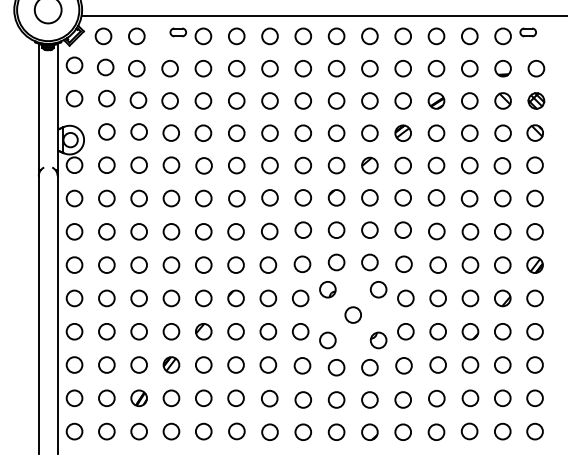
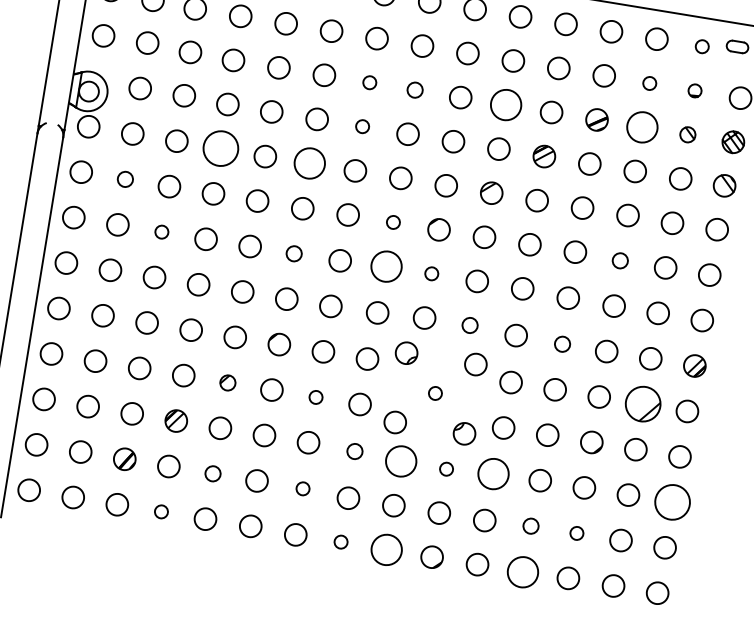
circle: (502, 36) -> (701, 46), size x0.6
circle: (469, 68) -> (649, 82), size x0.6
part: (502, 68) -> (694, 90), size x0.6
circle: (269, 100) -> (369, 81), size x0.6
circle: (302, 100) -> (414, 89), size x0.7
circle: (369, 100) -> (505, 104), size x1.4
circle: (469, 100) -> (642, 126), size x1.4
part: (502, 100) -> (687, 134), size x0.7
circle: (269, 132) -> (362, 125), size x0.6
circle: (171, 164) -> (221, 147), size x1.6
circle: (236, 165) -> (309, 163), size x1.4
circle: (302, 197) -> (392, 221), size x0.6
circle: (106, 198) -> (124, 179), size x0.7
circle: (469, 198) -> (620, 260), size x0.7
circle: (302, 229) -> (385, 265), size x1.4
circle: (336, 229) -> (431, 272), size x0.6
circle: (138, 231) -> (161, 231), size x0.6
circle: (235, 231) -> (293, 253), size x0.7
circle: (369, 262) -> (469, 325), size x0.7
circle: (437, 264) -> (561, 343), size x0.7
part: (502, 298) -> (642, 404), size x1.6
circle: (352, 314) -> (434, 392), size x0.6
part: (203, 331) -> (227, 382), size x0.7
circle: (268, 331) -> (316, 397), size x0.6
circle: (534, 364) -> (671, 501), size x1.6
circle: (302, 365) -> (355, 451), size x0.7
circle: (403, 365) -> (492, 473), size x1.4
circle: (336, 367) -> (400, 461), size x1.4
circle: (369, 367) -> (446, 468), size x0.6
circle: (203, 398) -> (212, 473), size x0.7
circle: (269, 398) -> (302, 488), size x0.6
circle: (436, 398) -> (530, 525), size x0.7
circle: (470, 398) -> (576, 533), size x0.6
circle: (171, 431) -> (161, 511), size x0.6
circle: (302, 431) -> (340, 541), size x0.6
circle: (336, 431) -> (386, 548), size x1.4
circle: (436, 431) -> (523, 571), size x1.4

